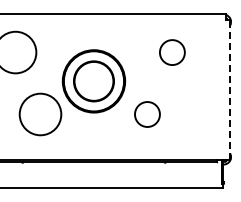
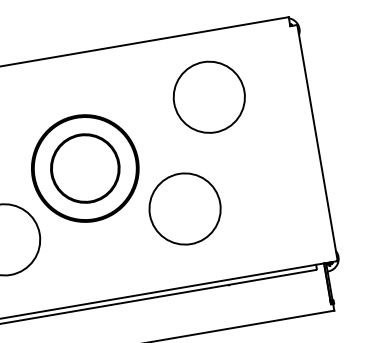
circle: (172, 52) -> (209, 97), size x1.67
line: (230, 89) -> (318, 142), dashed -> solid
circle: (147, 114) -> (185, 208), size x1.67

